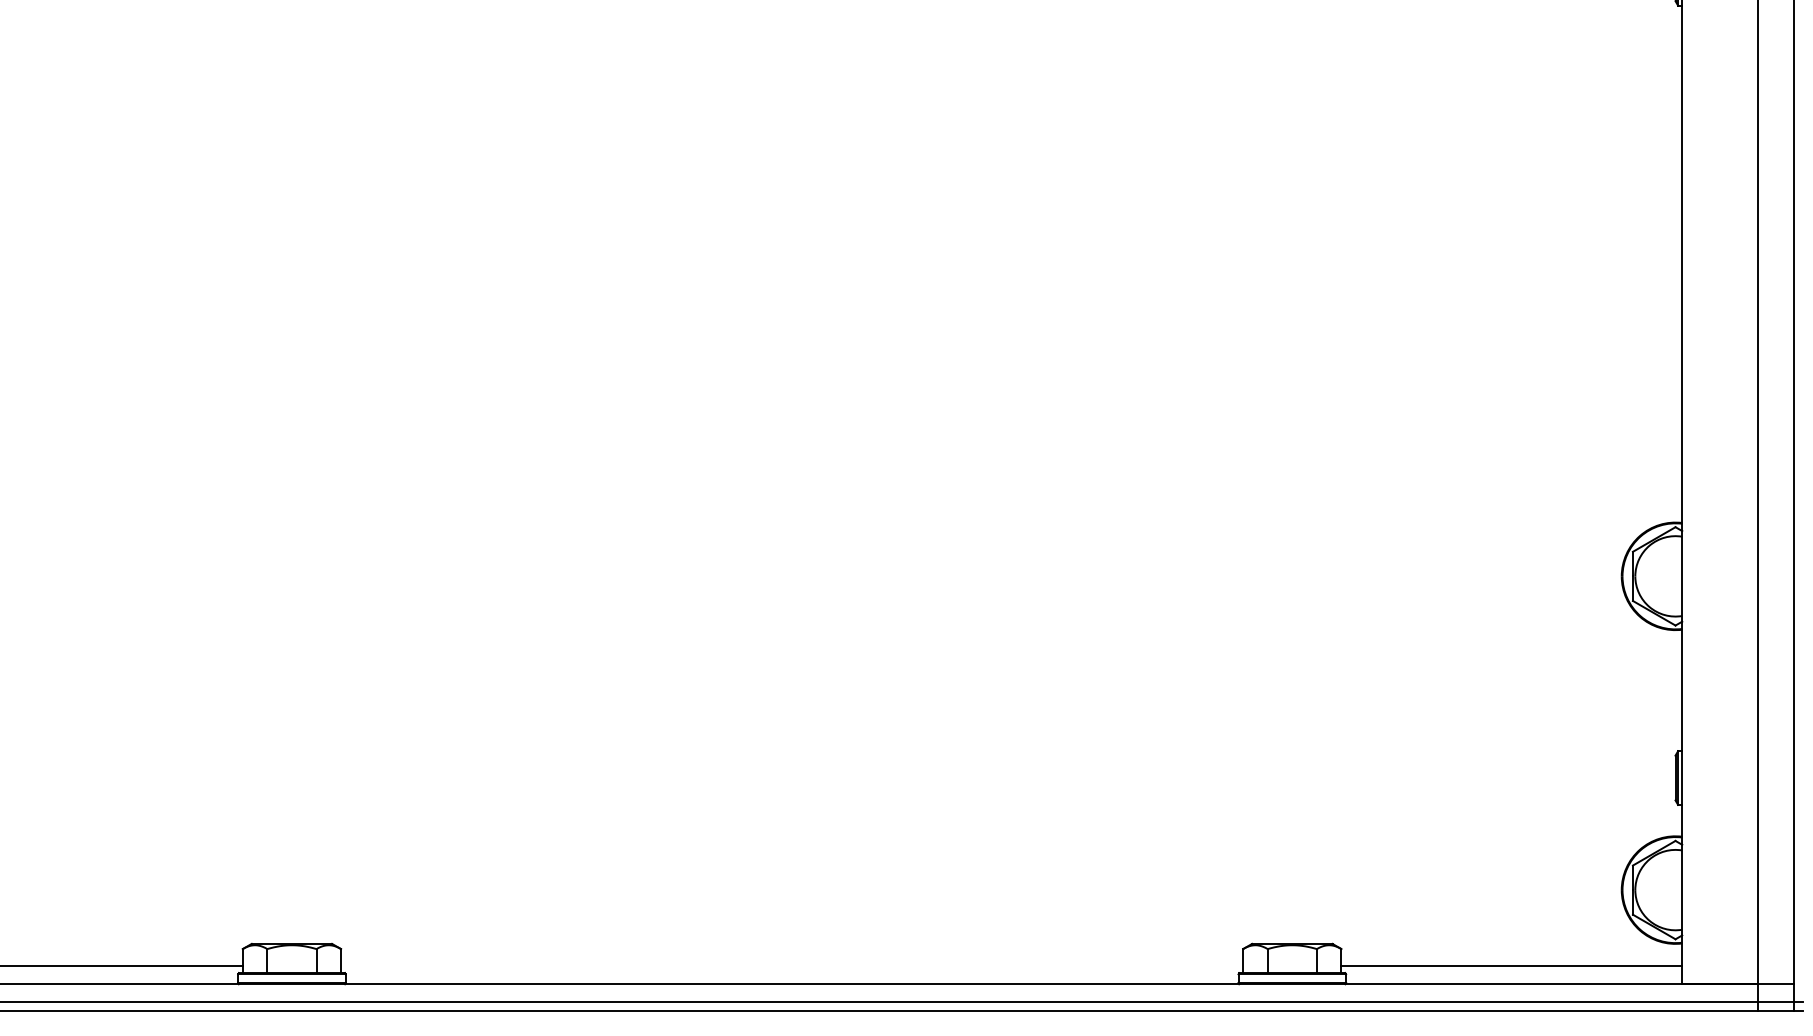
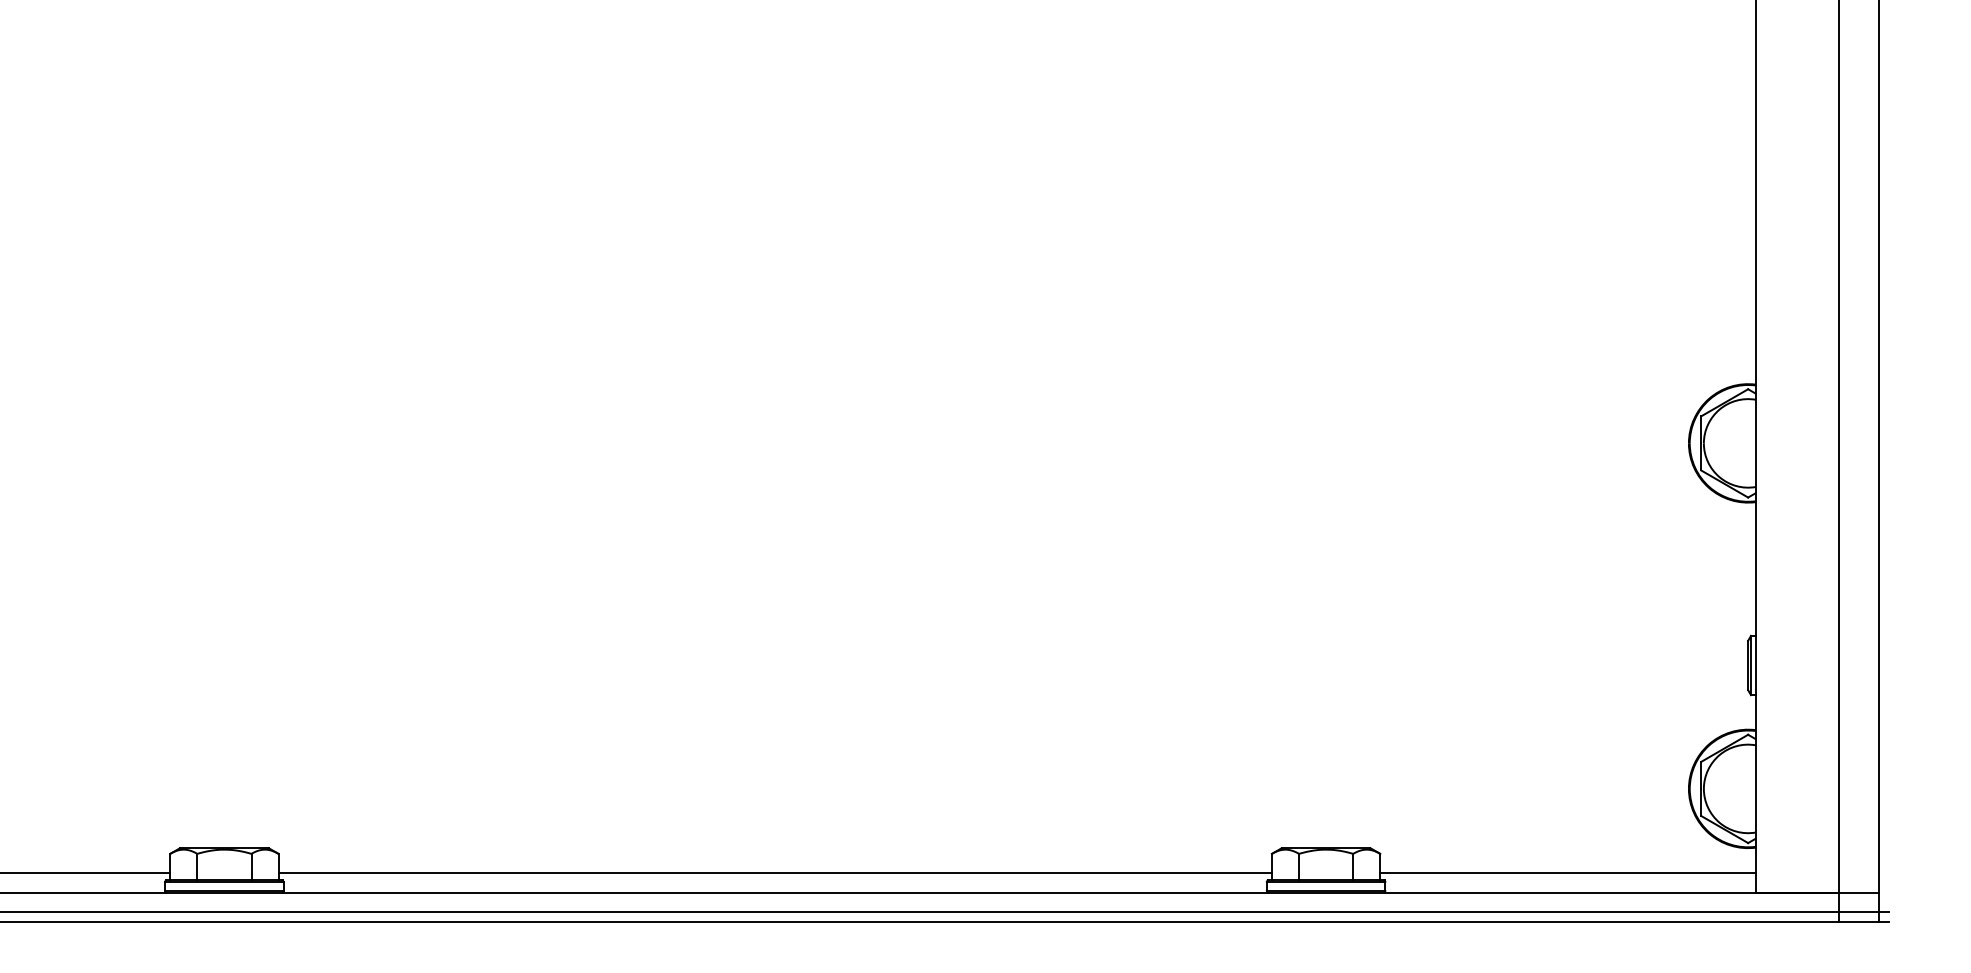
line: (792, 966) -> (775, 873), added

